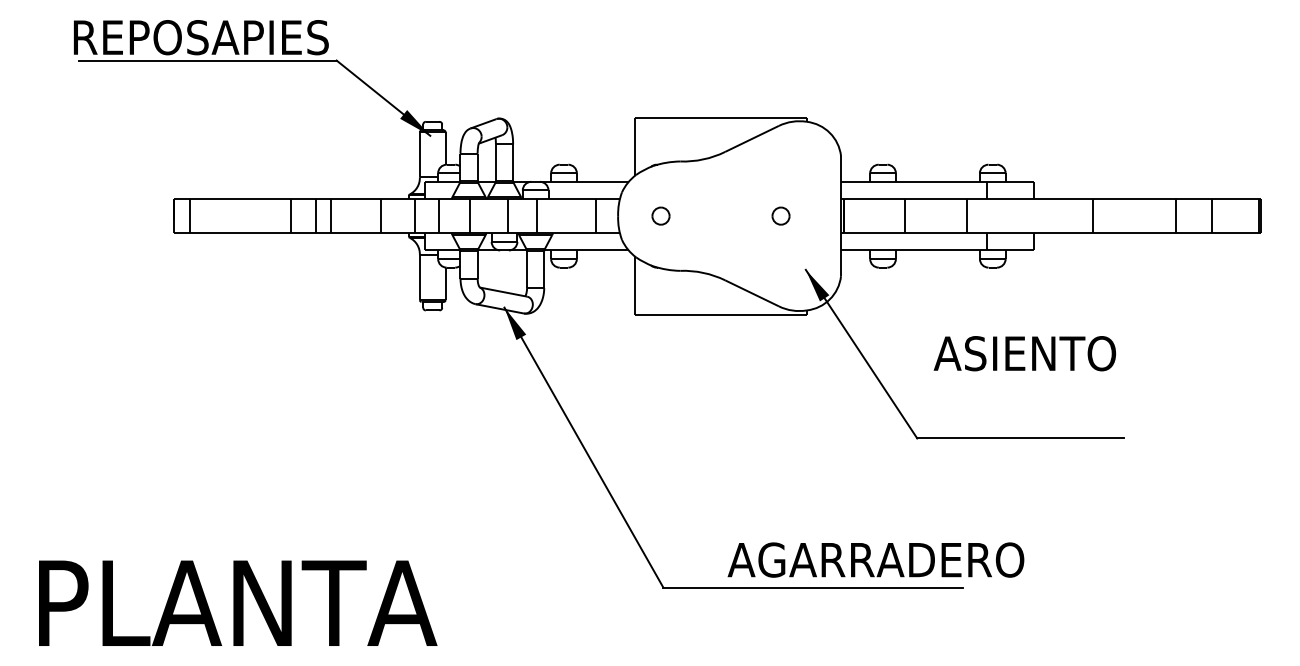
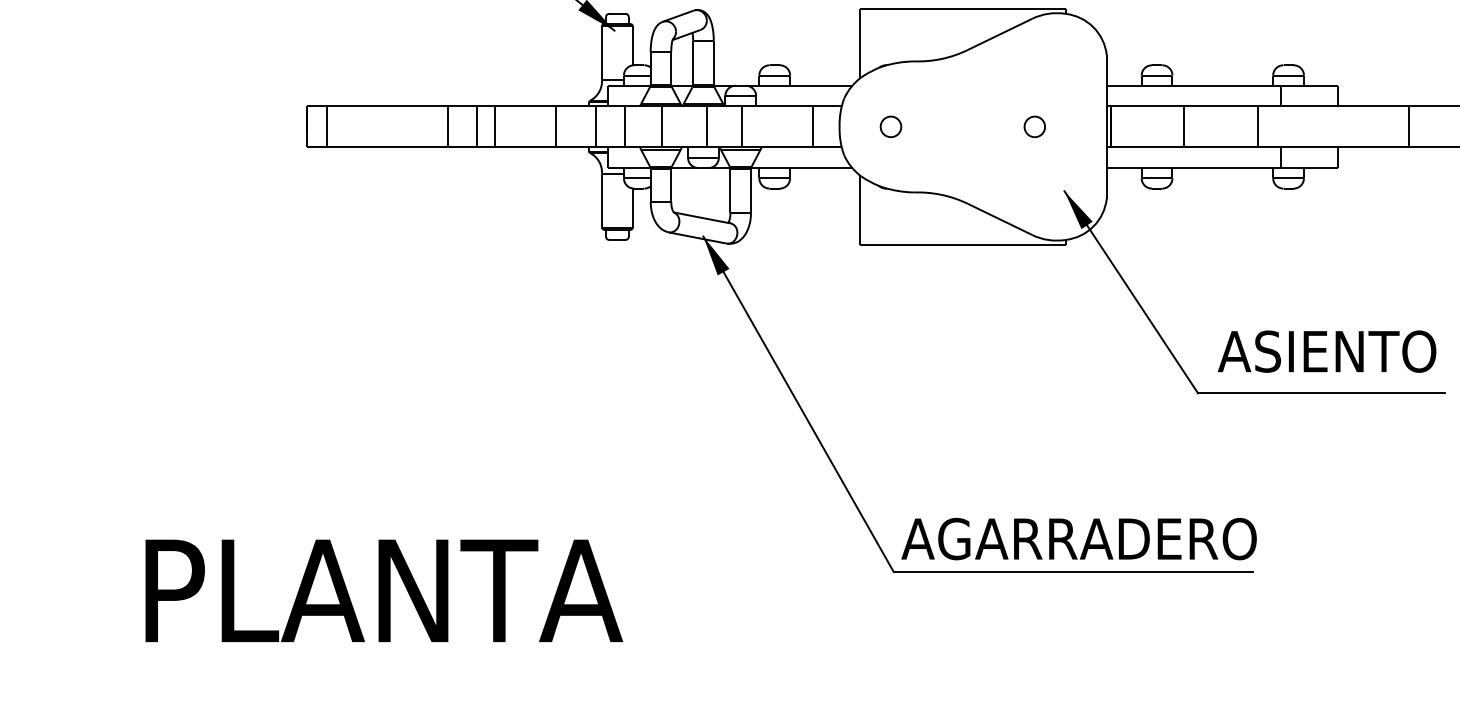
text: (1024, 353) -> (1326, 351), moved
text: (875, 559) -> (1078, 538), moved

